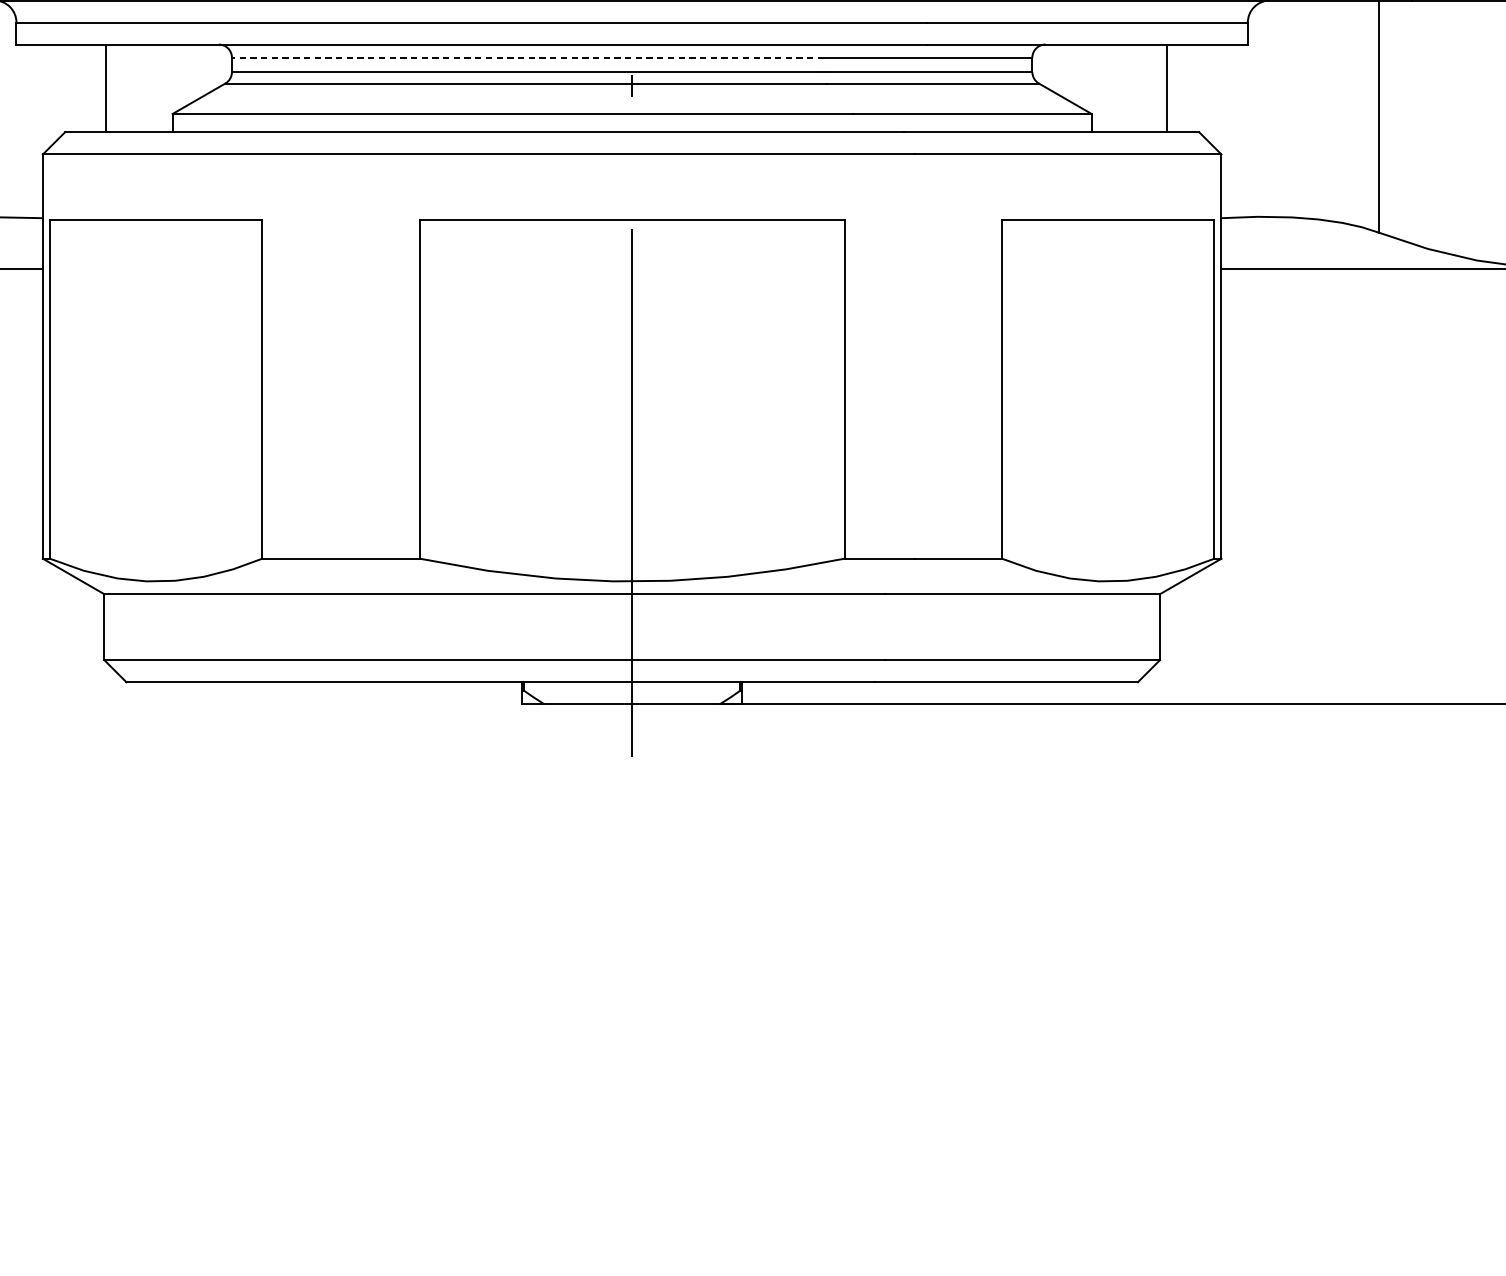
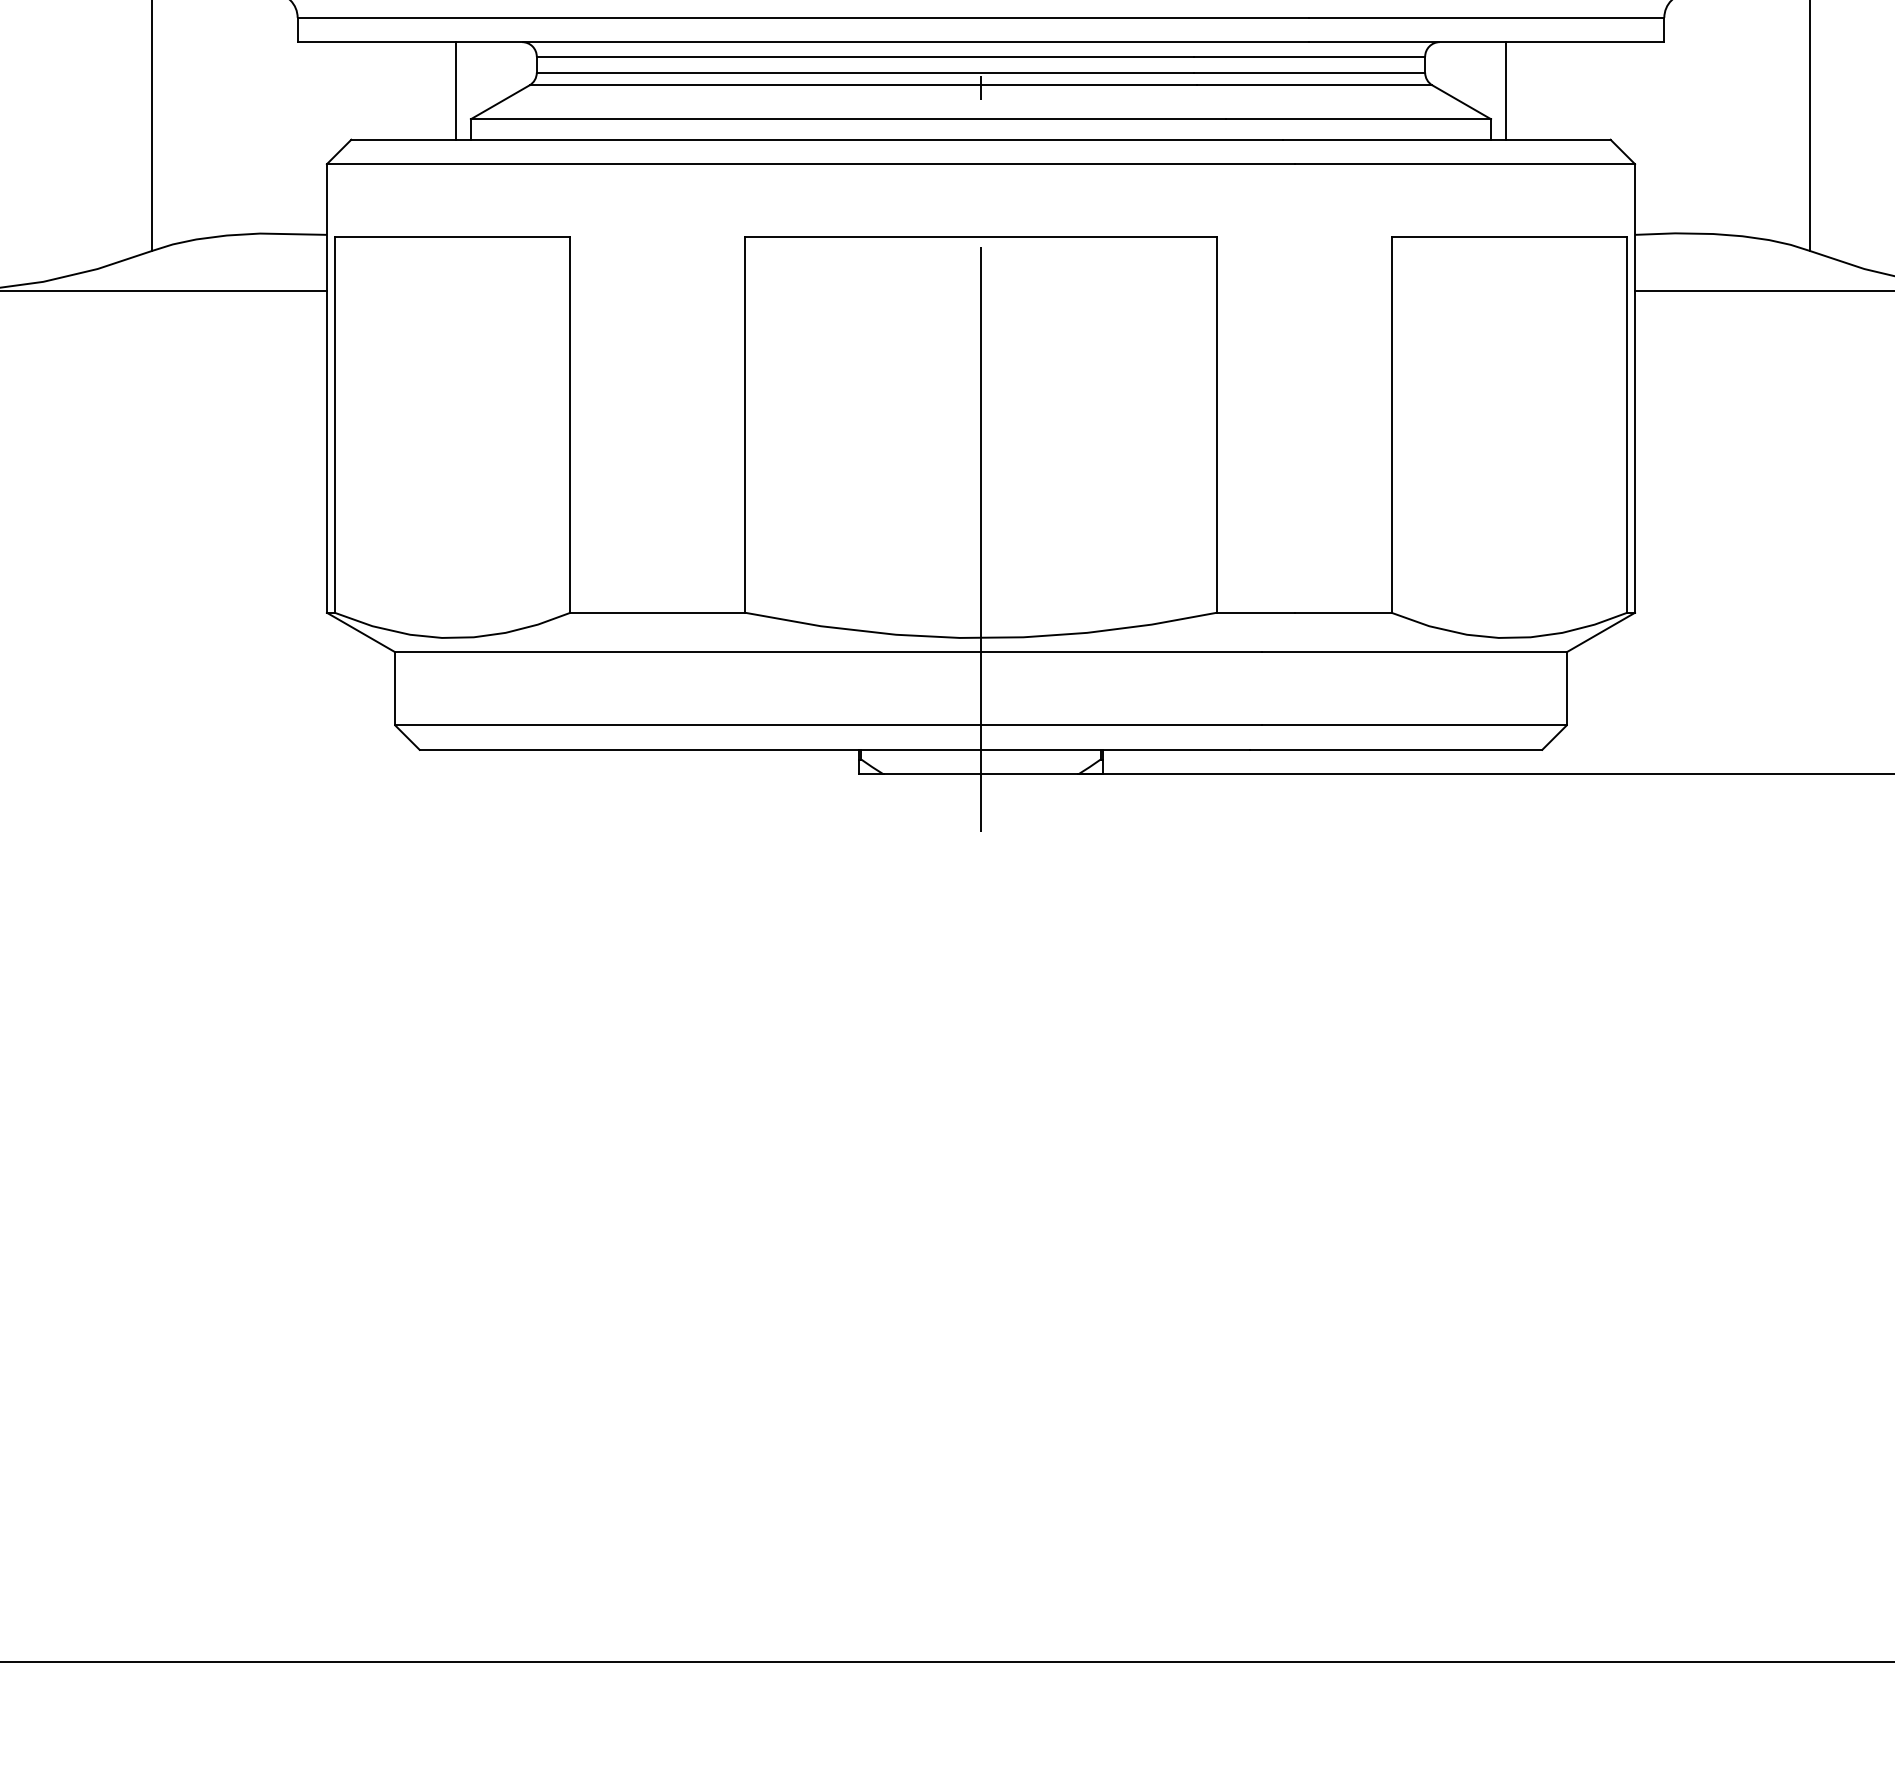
line: (528, 57) -> (865, 56), dashed -> solid
line: (106, 88) -> (456, 90), moved
line: (1166, 88) -> (1505, 90), moved

